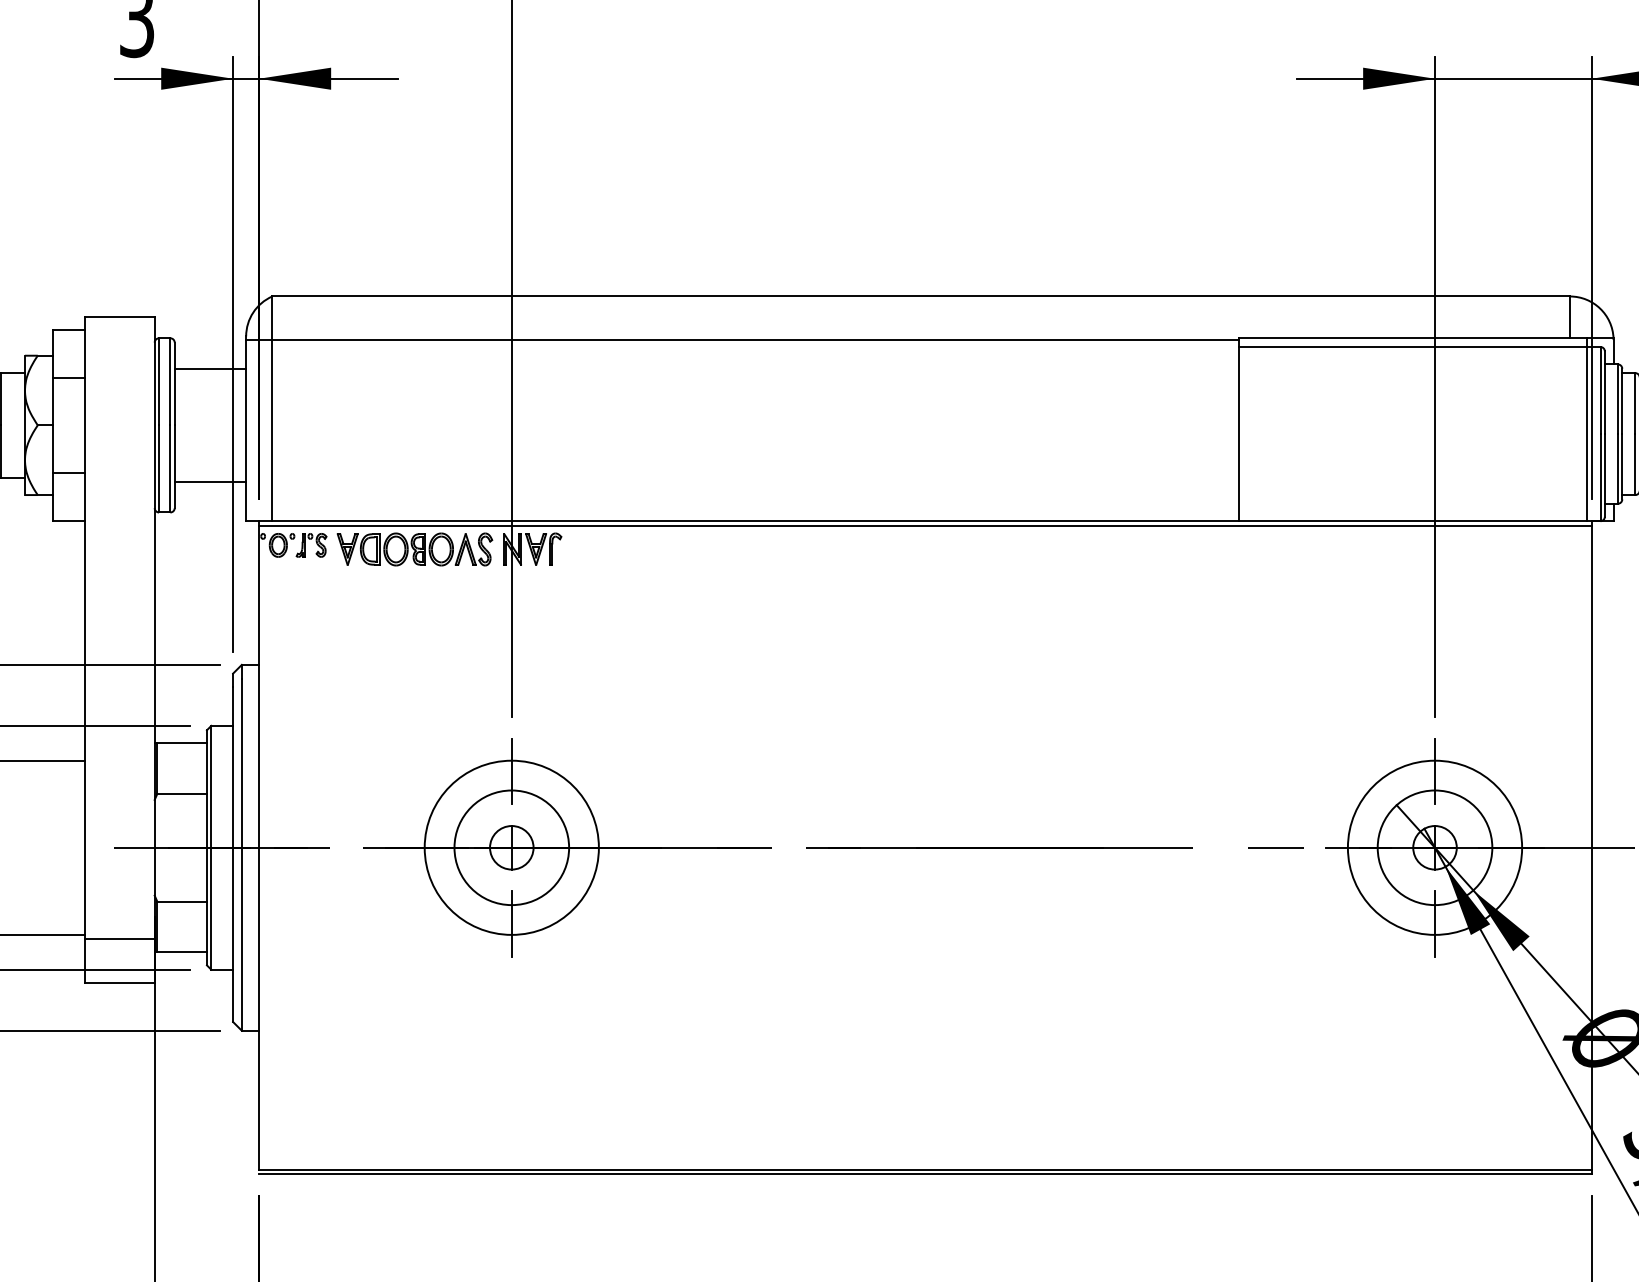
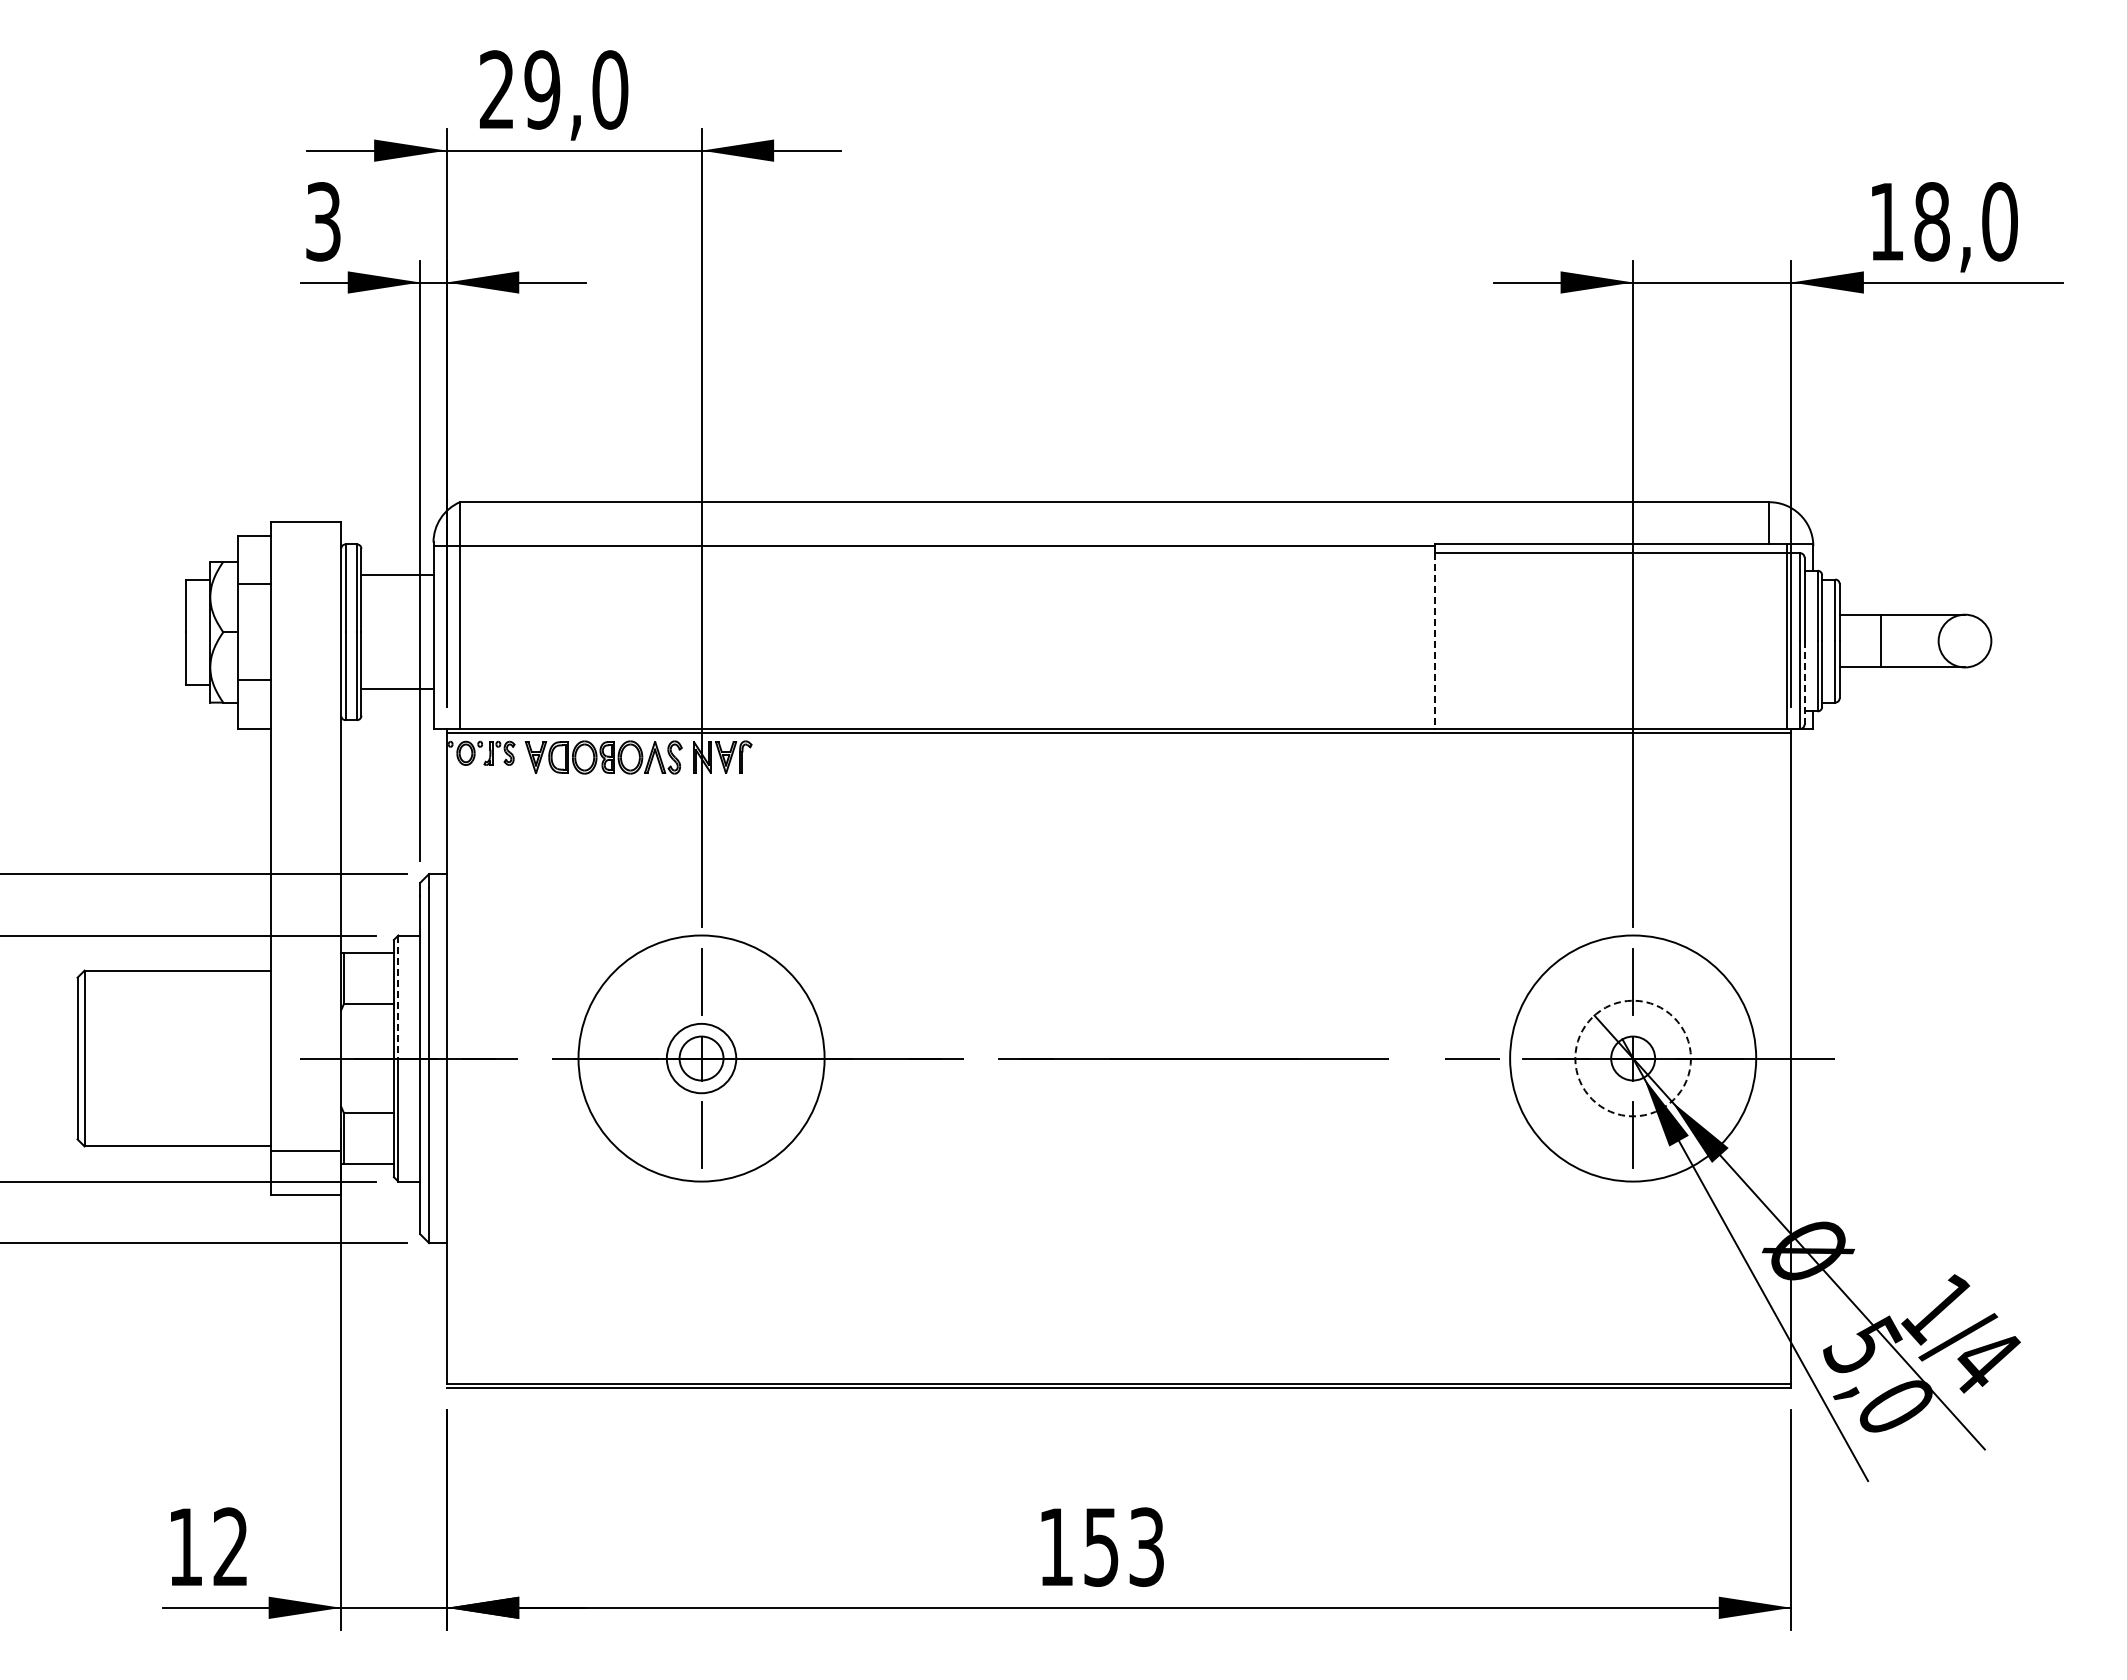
line: (1239, 434) -> (1435, 641), solid -> dashed
line: (1604, 475) -> (1804, 682), solid -> dashed
line: (211, 787) -> (398, 997), solid -> dashed
circle: (511, 847) -> (701, 1058), size x0.6
circle: (511, 847) -> (701, 1058), size x1.4
circle: (1434, 847) -> (1632, 1058), solid -> dashed
circle: (1435, 847) -> (1633, 1058), size x1.4

